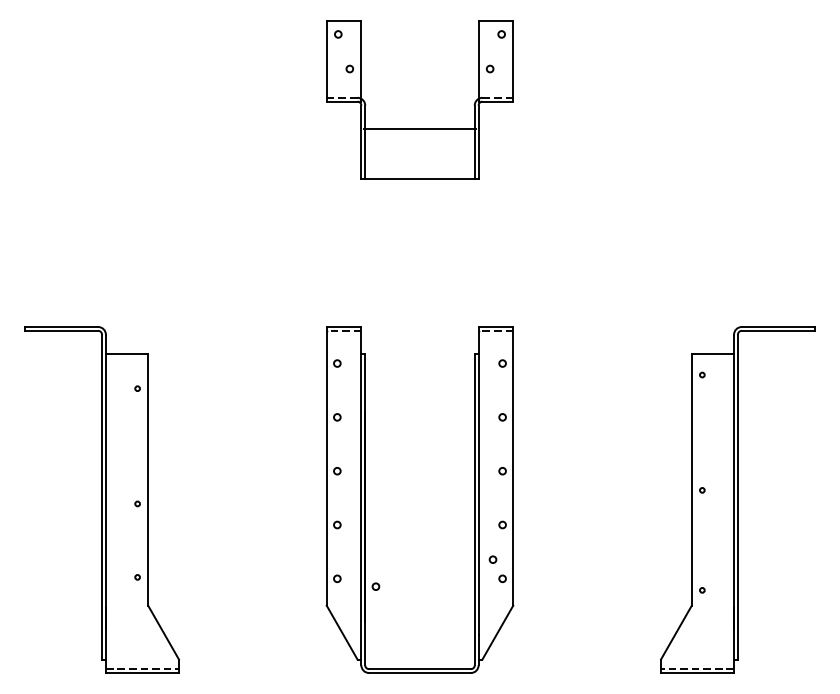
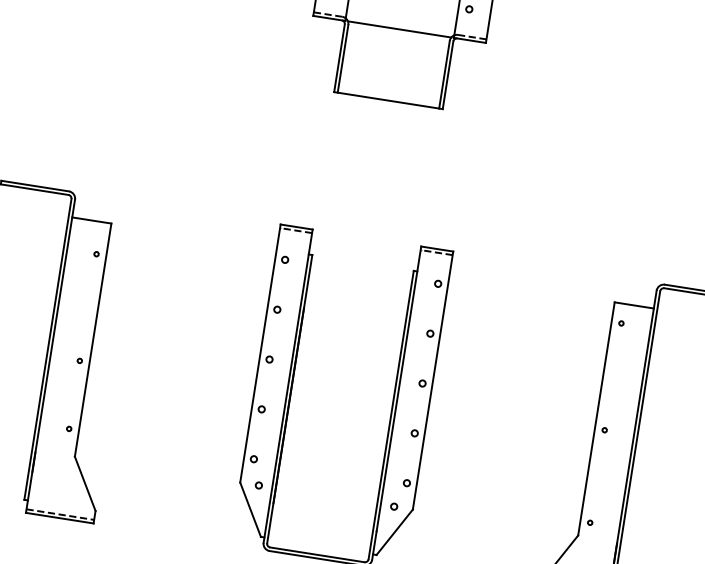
line: (419, 128) -> (399, 29), moved
circle: (492, 559) -> (393, 506), moved
circle: (375, 586) -> (258, 485), moved

